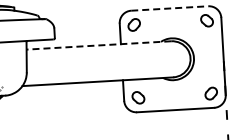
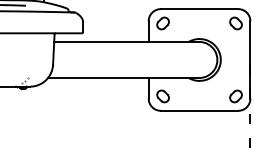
line: (169, 8) -> (199, 9), dashed -> solid
line: (98, 45) -> (126, 41), dashed -> solid

